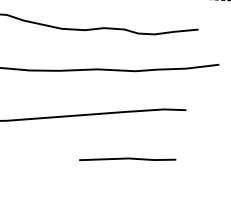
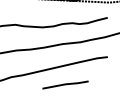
line: (127, 158) -> (65, 84), moved

